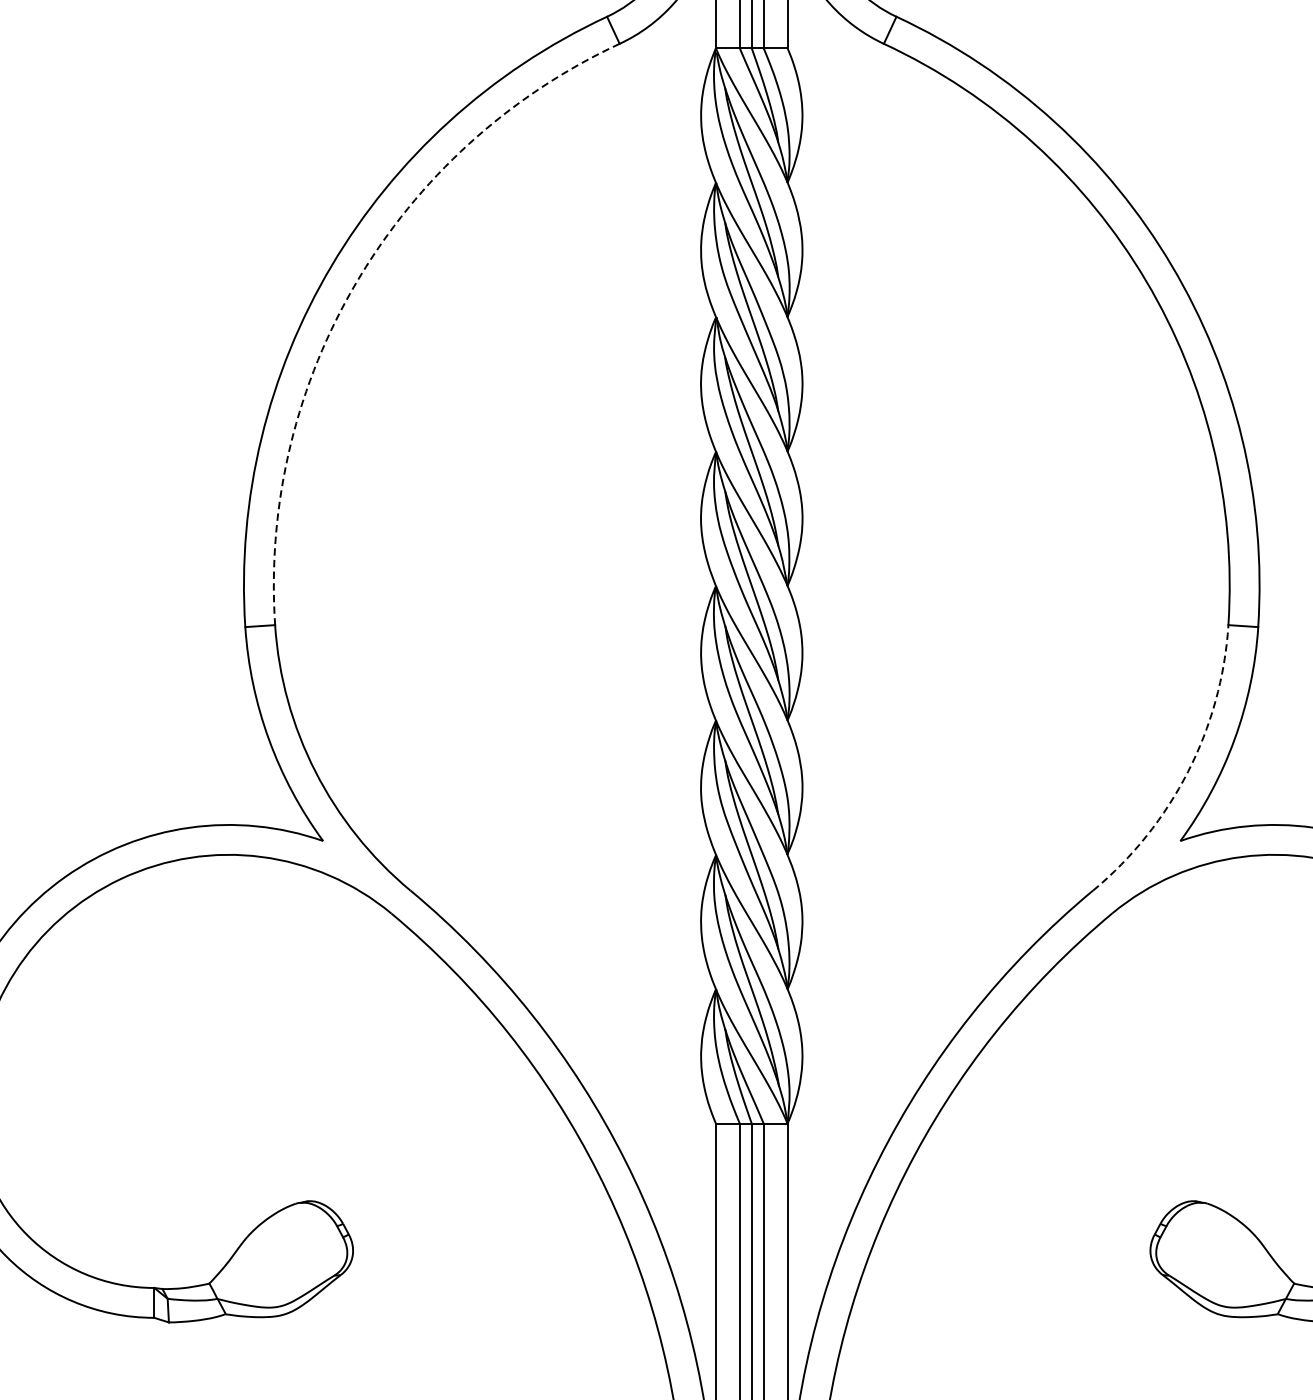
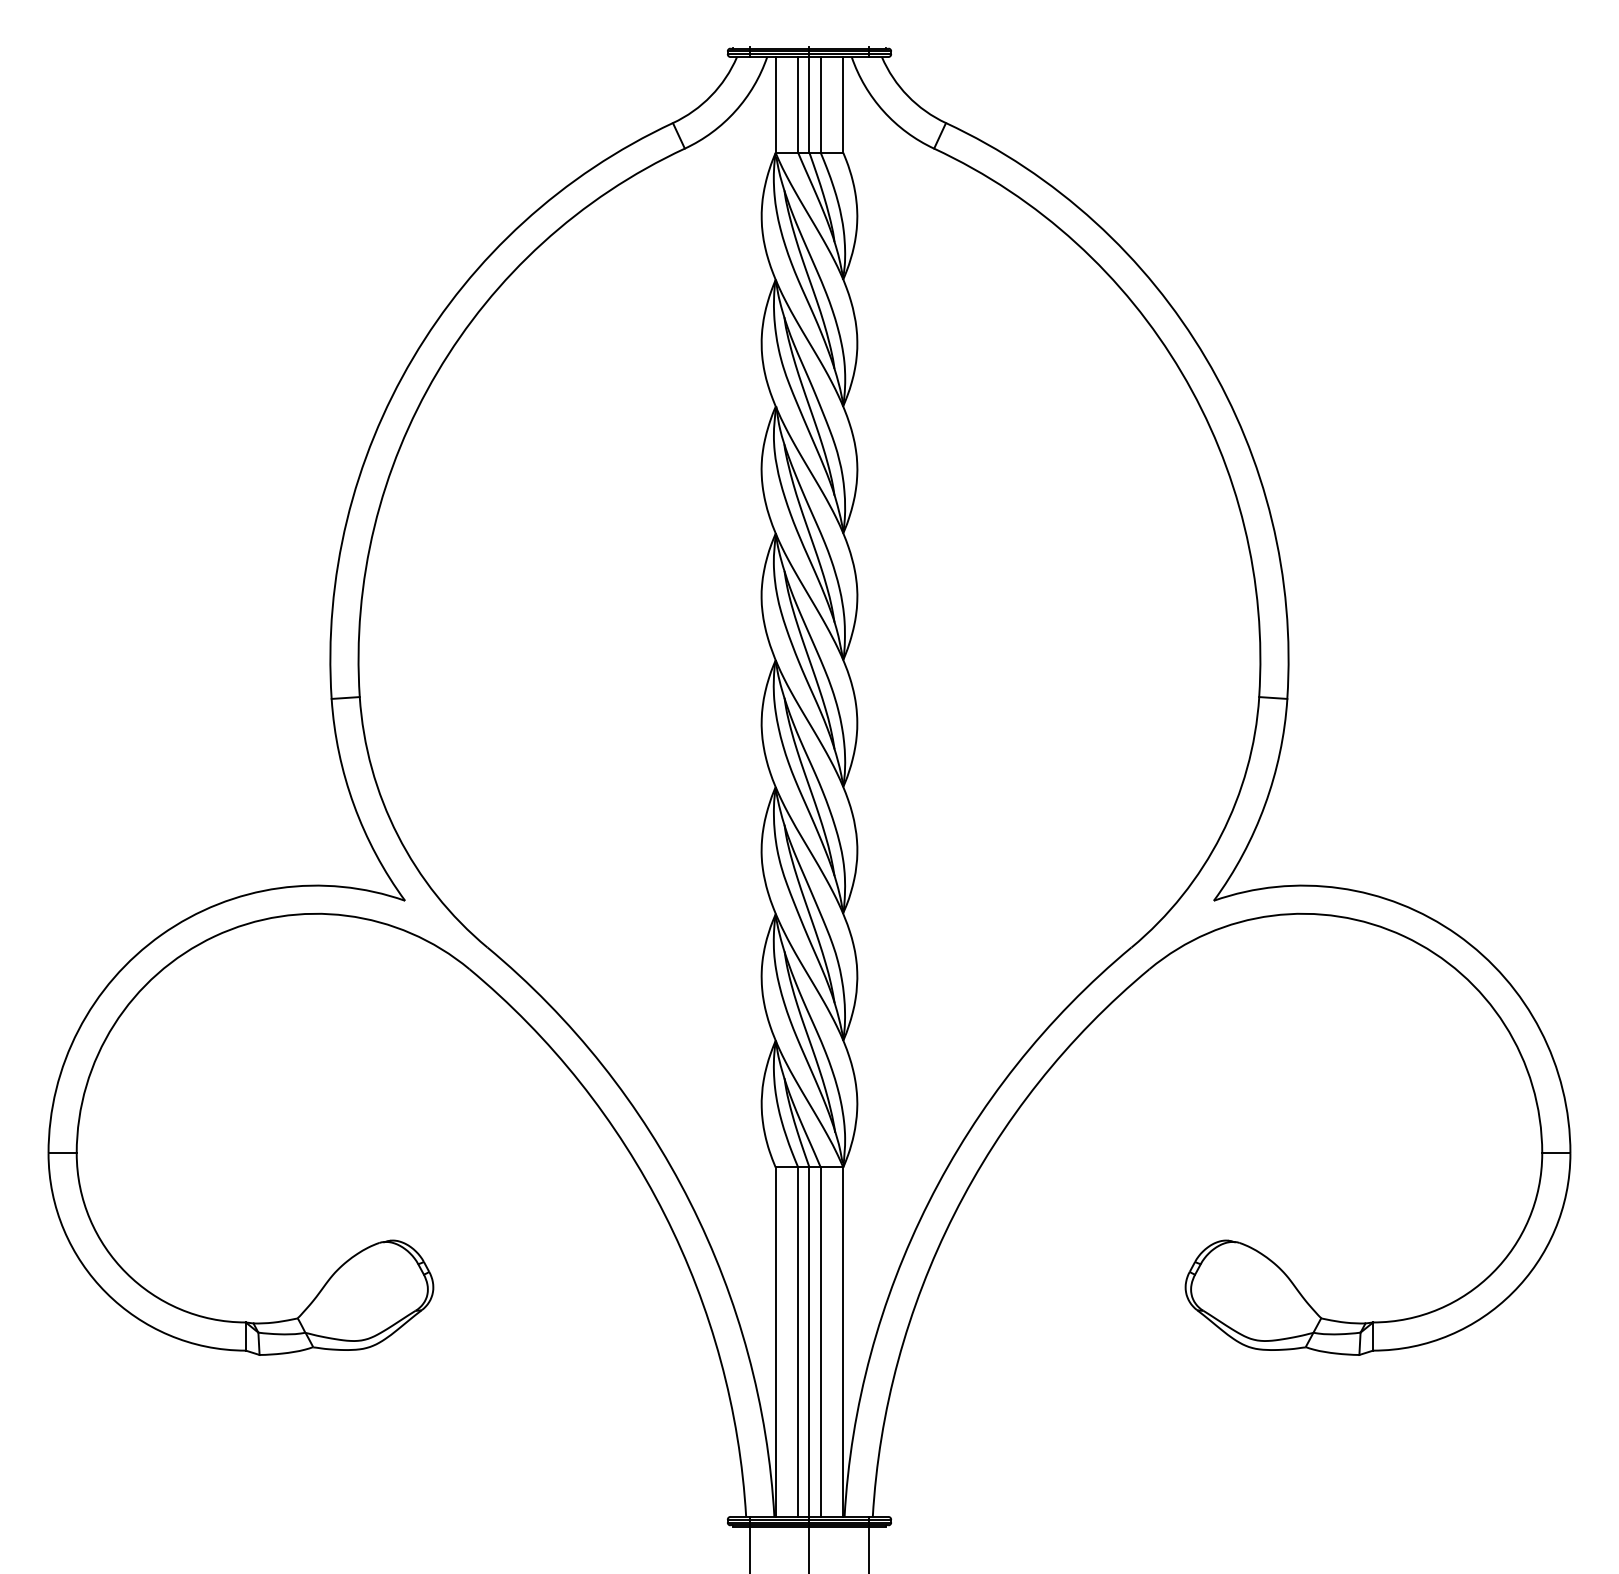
arc: (357, 281) -> (437, 372), dashed -> solid
arc: (1188, 771) -> (1221, 835), dashed -> solid

